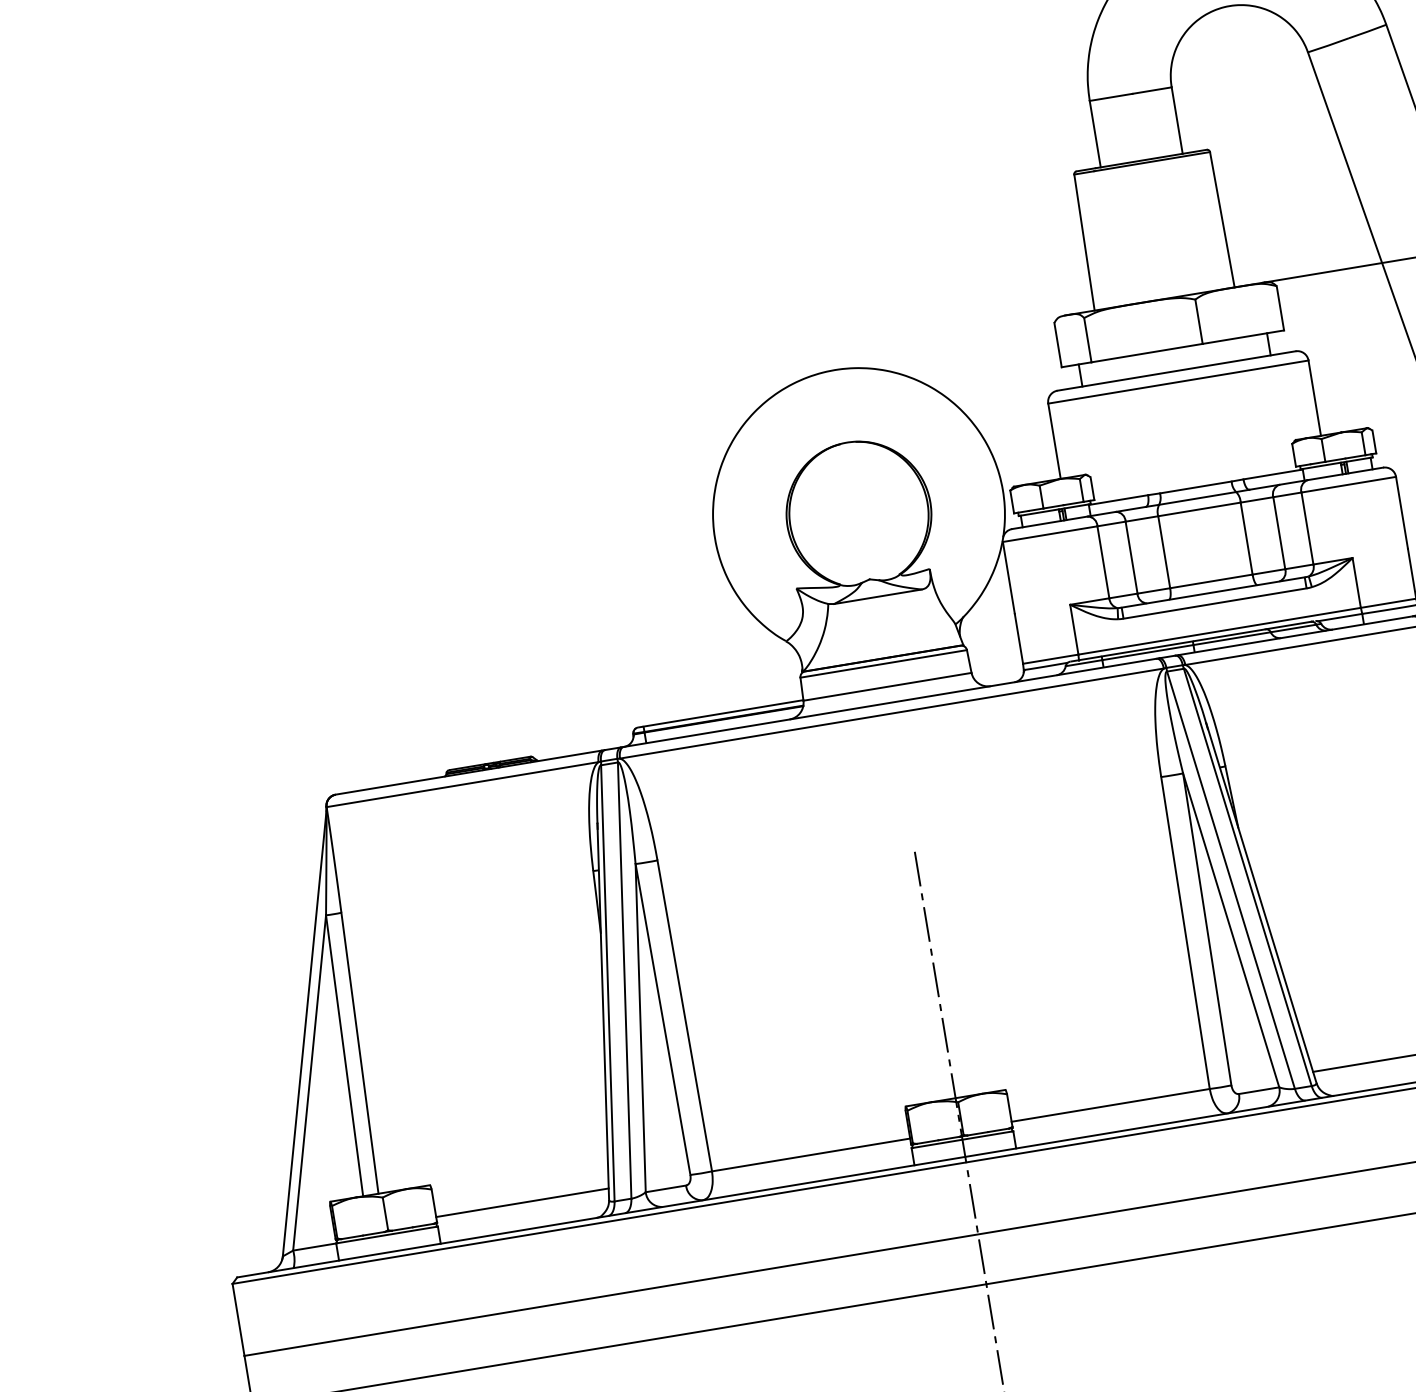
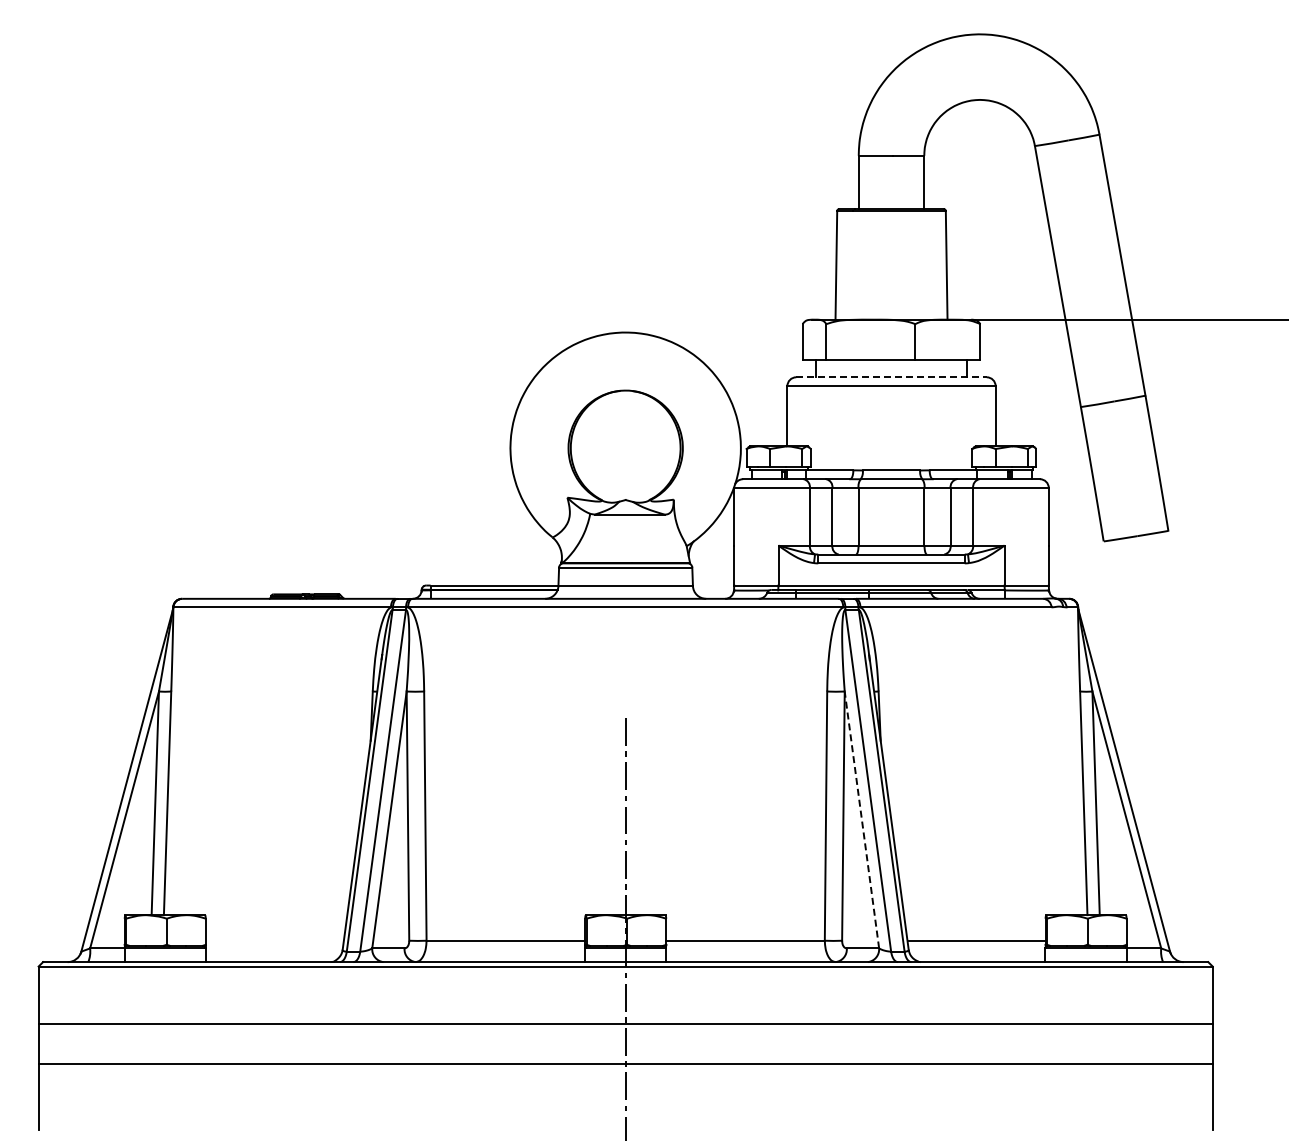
line: (1177, 371) -> (892, 377), solid -> dashed
line: (1230, 929) -> (861, 819), solid -> dashed
line: (521, 1202) -> (274, 940), removed

